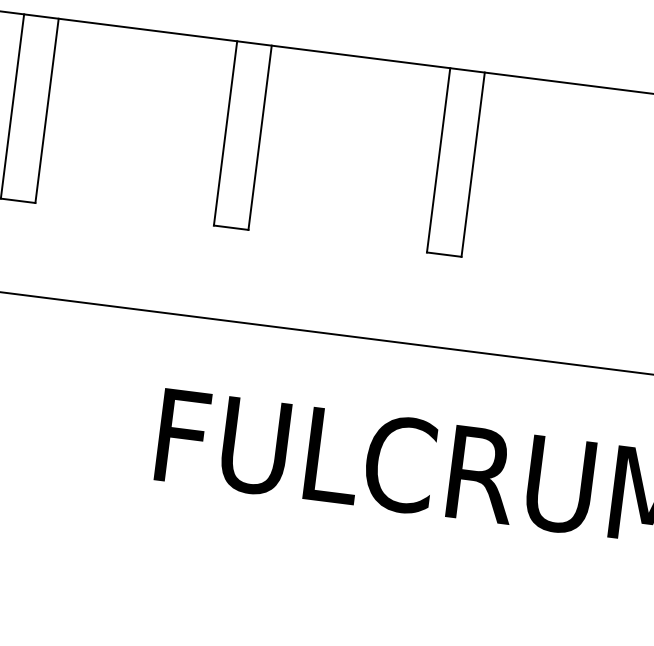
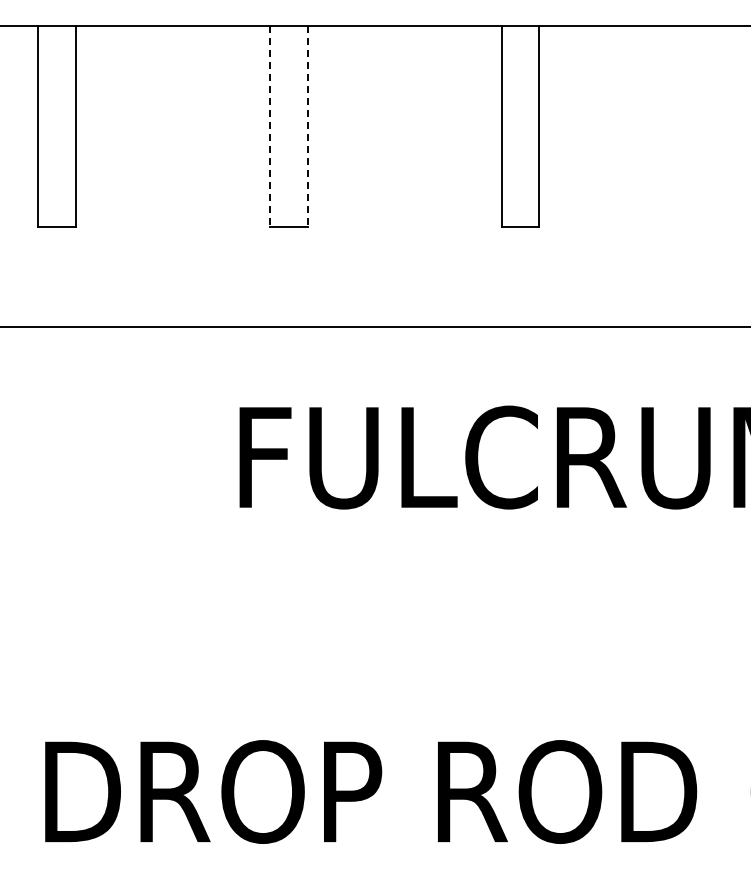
line: (225, 133) -> (269, 126), solid -> dashed
line: (260, 137) -> (307, 126), solid -> dashed

